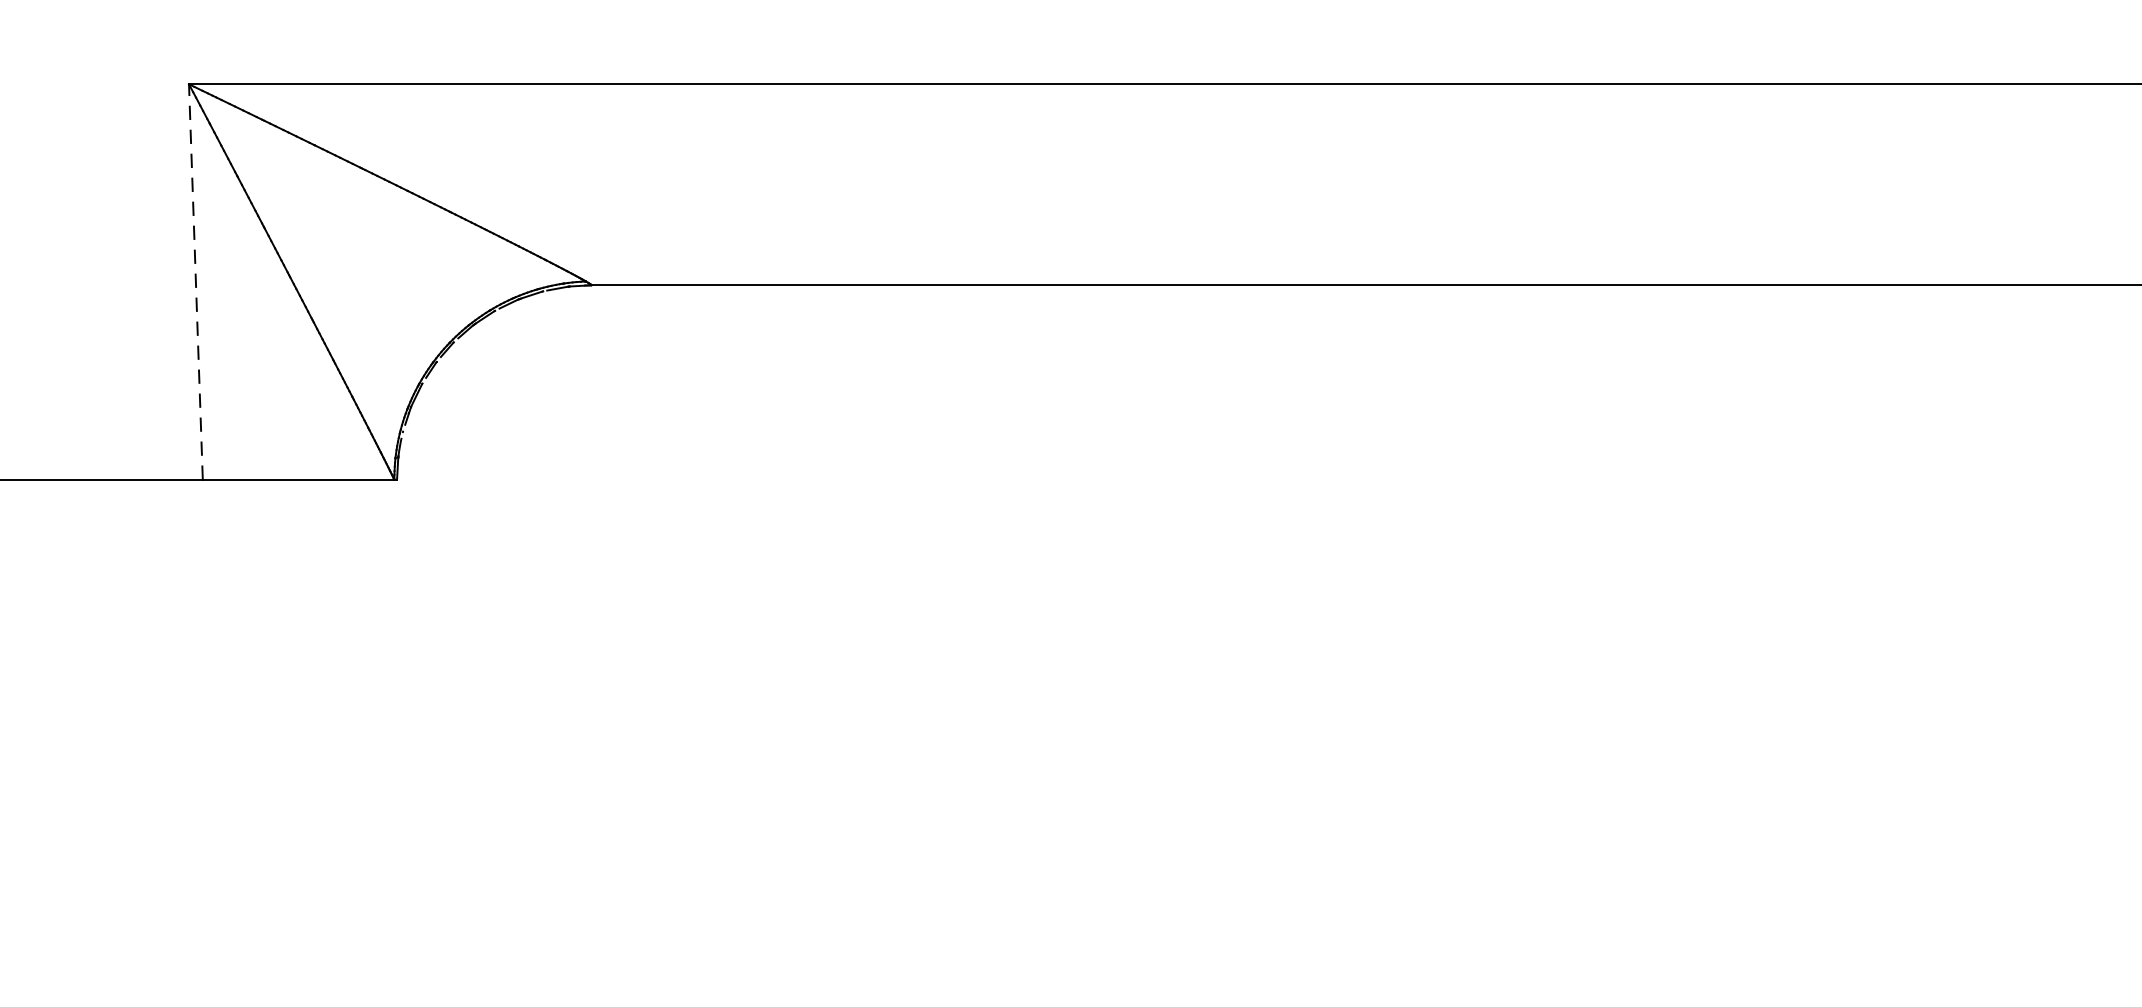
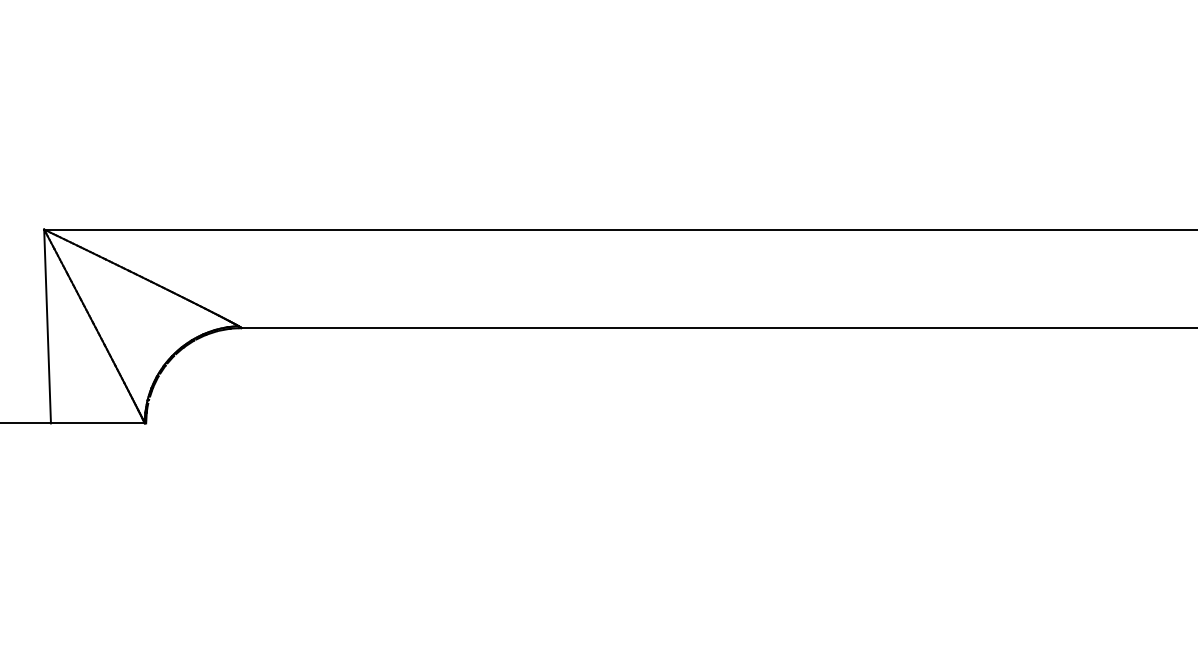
line: (195, 282) -> (47, 326), dashed -> solid

